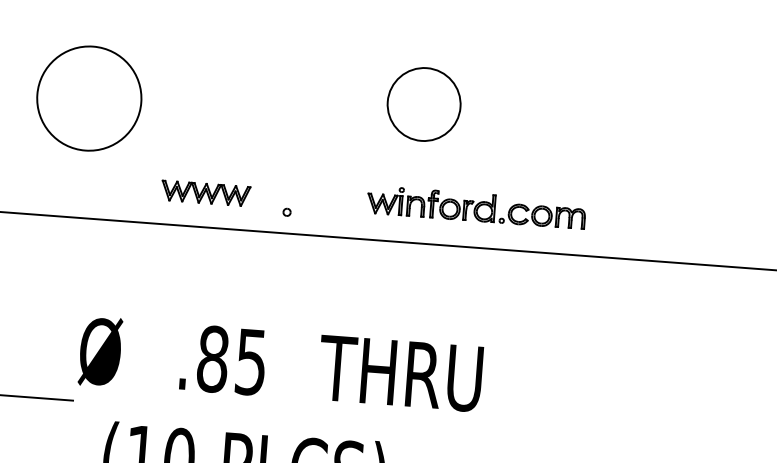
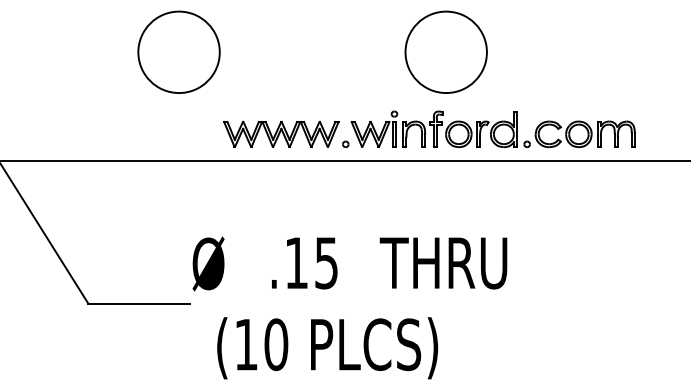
circle: (88, 97) -> (178, 51), moved
circle: (423, 104) -> (445, 52), size x1.43
part: (205, 193) -> (281, 134), size x1.67
part: (475, 207) -> (492, 129), size x1.67
text: (212, 358) -> (296, 262), .85 -> .15

